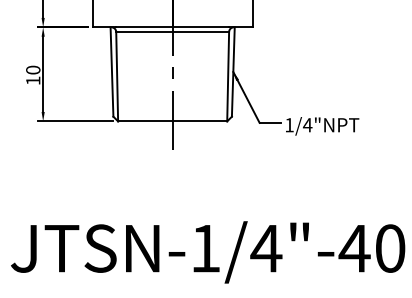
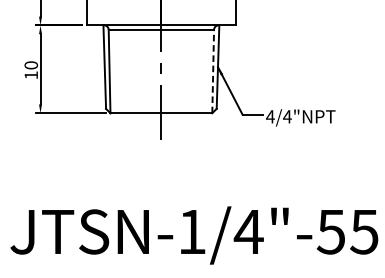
line: (228, 76) -> (213, 71), solid -> dashed
text: (289, 125) -> (270, 117), 1/4"NPT -> 4/4"NPT
text: (371, 248) -> (346, 231), JTSN-1/4"-40 -> JTSN-1/4"-55

